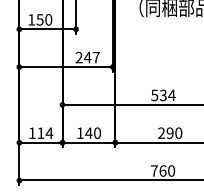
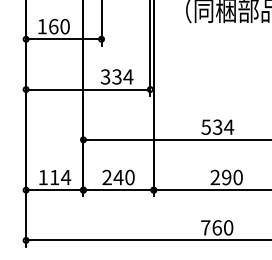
text: (40, 19) -> (53, 26), 150 -> 160
text: (87, 57) -> (116, 76), 247 -> 334
text: (79, 132) -> (106, 176), 140 -> 240

